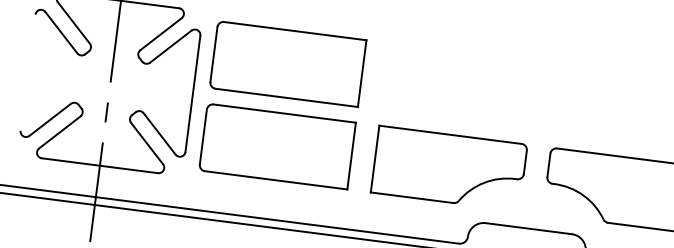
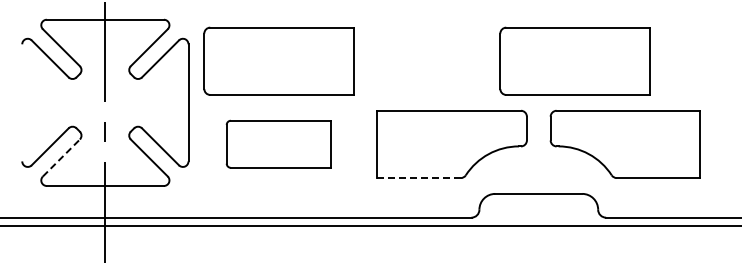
part: (581, 100) -> (574, 60), added
line: (60, 131) -> (61, 157), solid -> dashed
part: (277, 145) -> (278, 143), size x0.7
line: (412, 198) -> (419, 178), solid -> dashed

